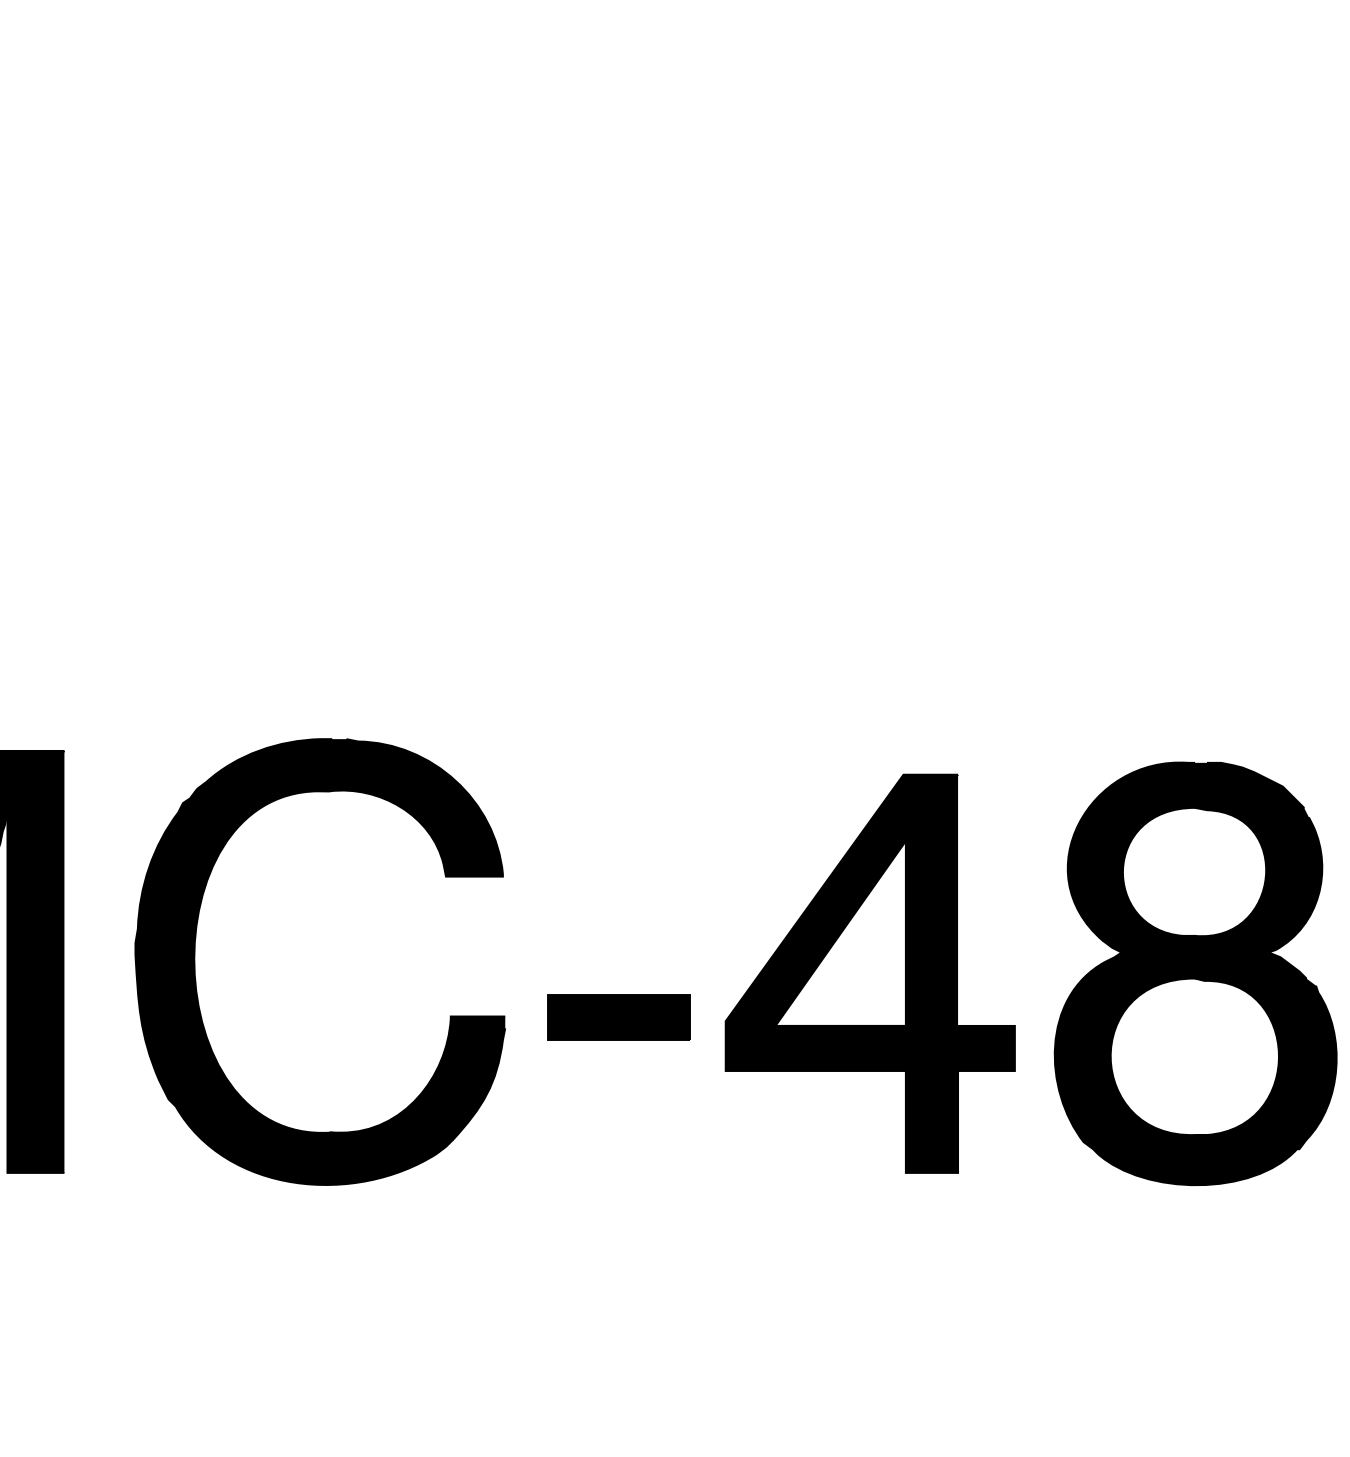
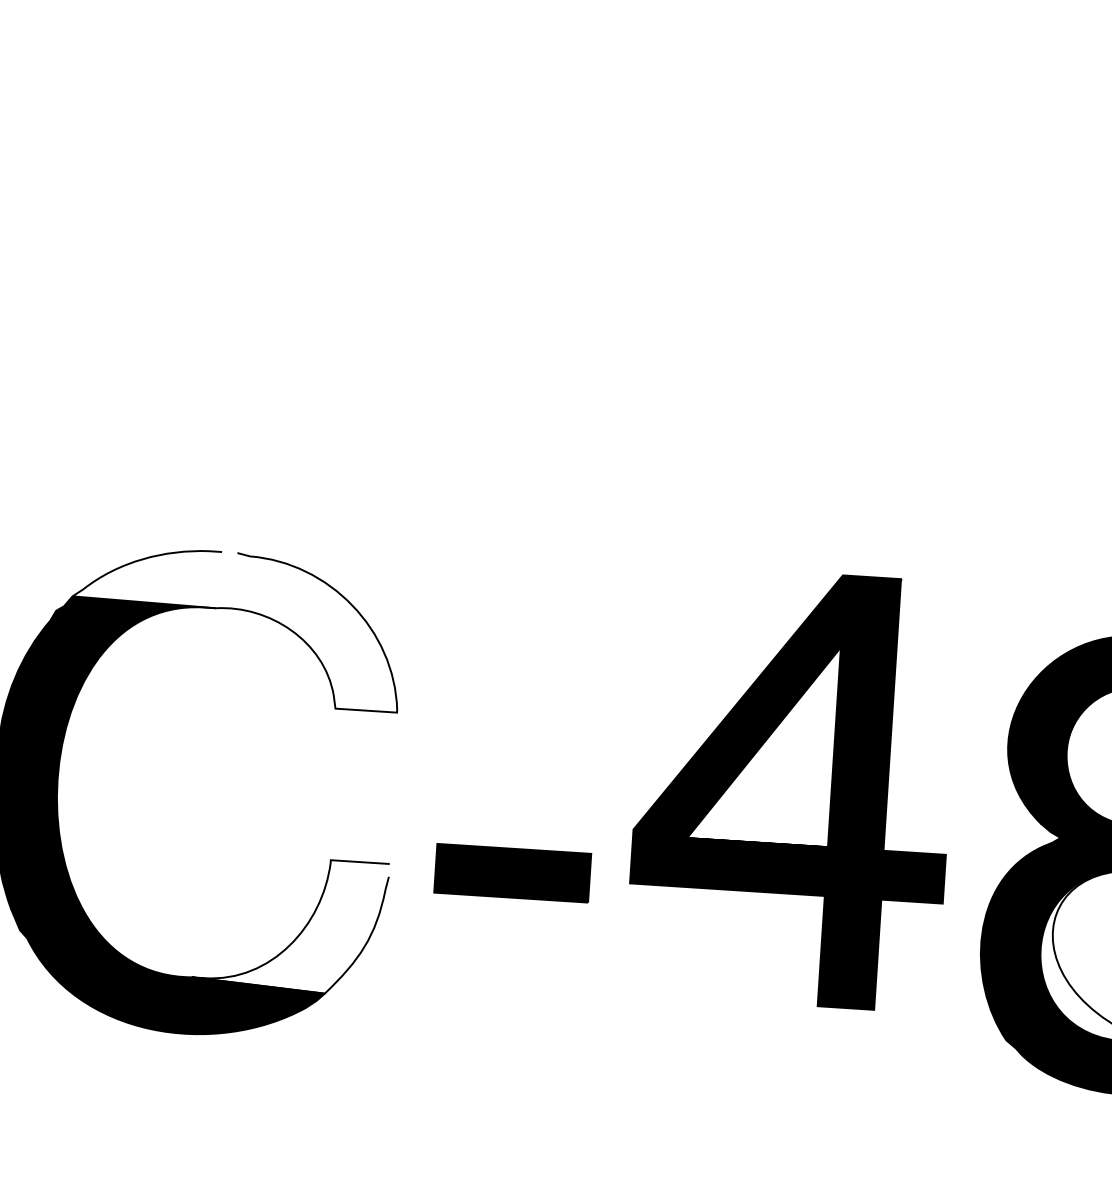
fill: (349, 807) -> (235, 627), removed
part: (869, 973) -> (792, 788), moved
fill: (417, 1077) -> (290, 923), removed

